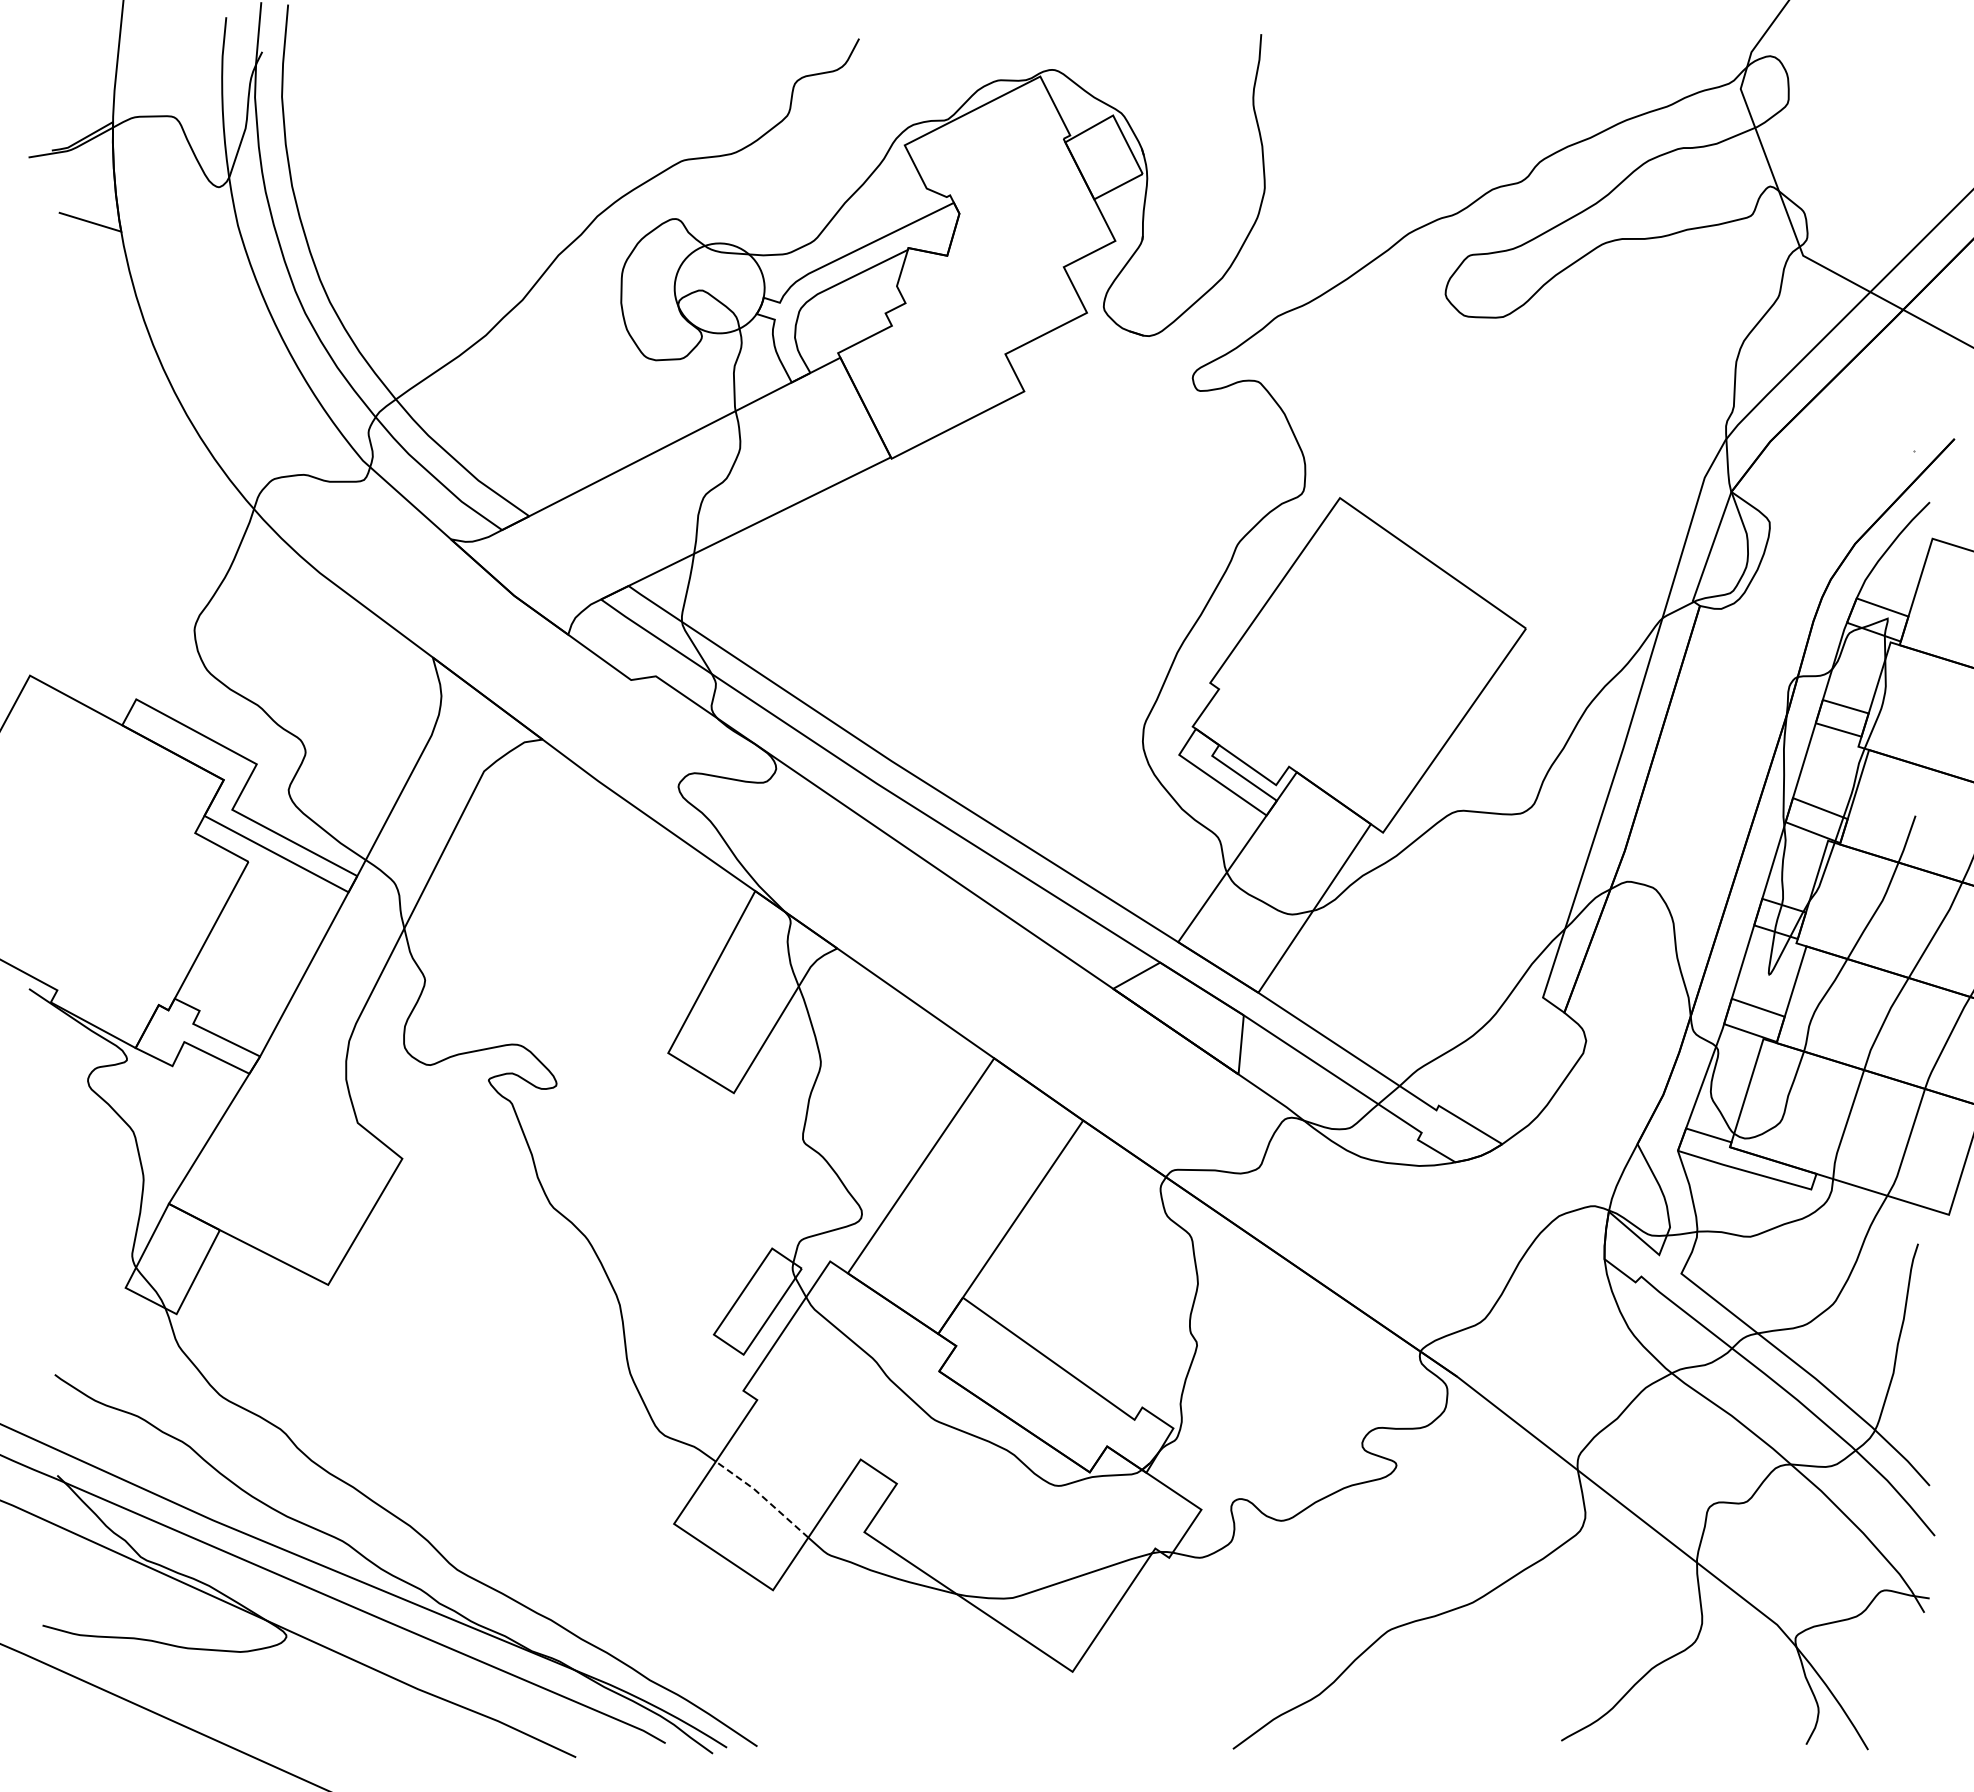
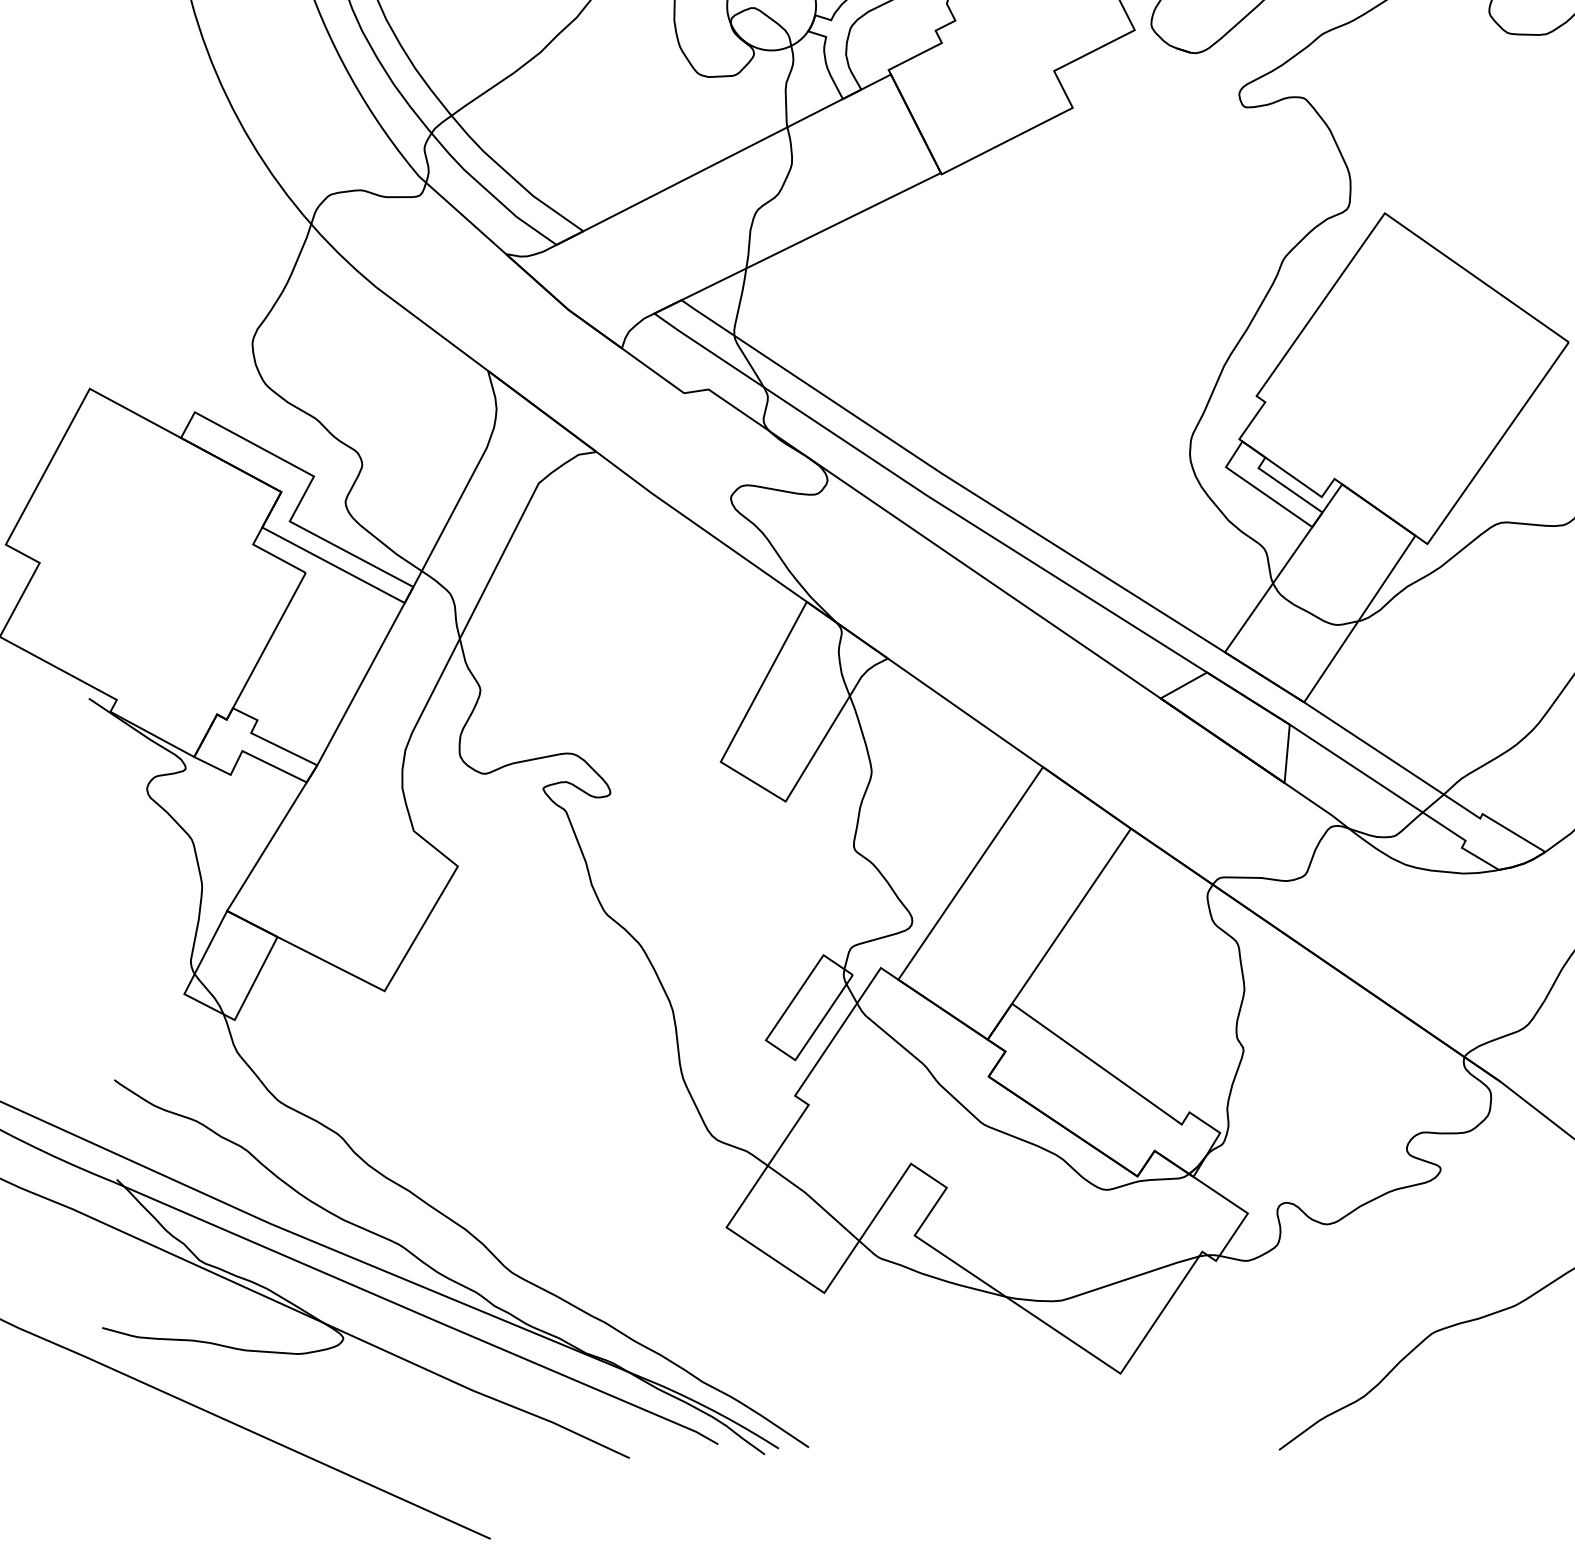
line: (763, 1497) -> (814, 1201), dashed -> solid

